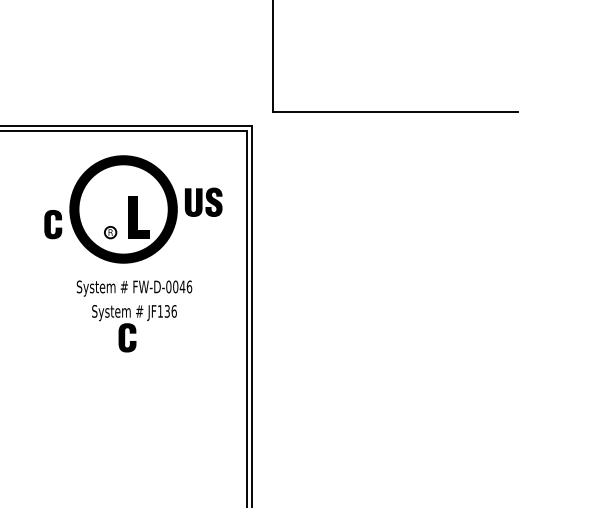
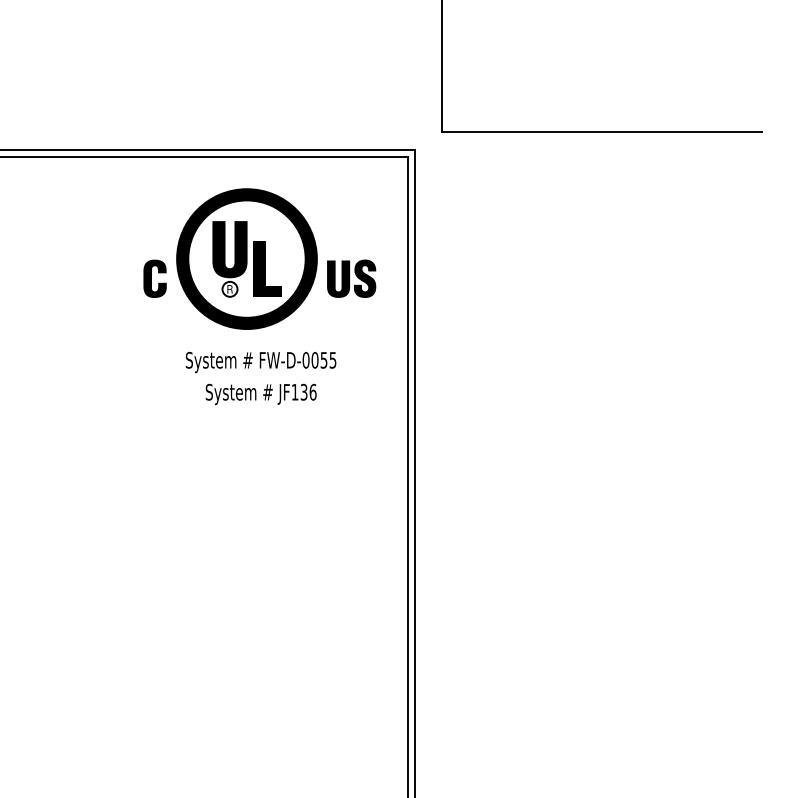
fill: (110, 202) -> (229, 249), added
part: (203, 202) -> (351, 278), moved
text: (185, 287) -> (328, 360), FW-D-0046 -> FW-D-0055
part: (127, 337) -> (251, 426), removed

